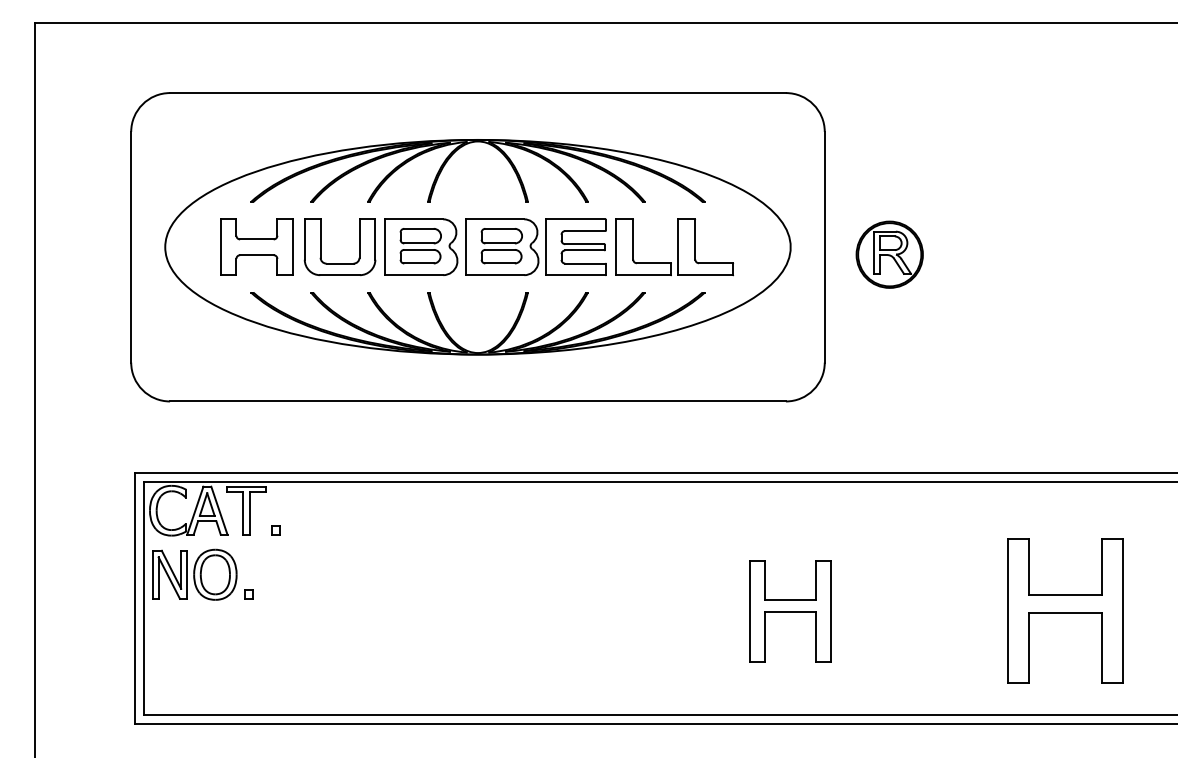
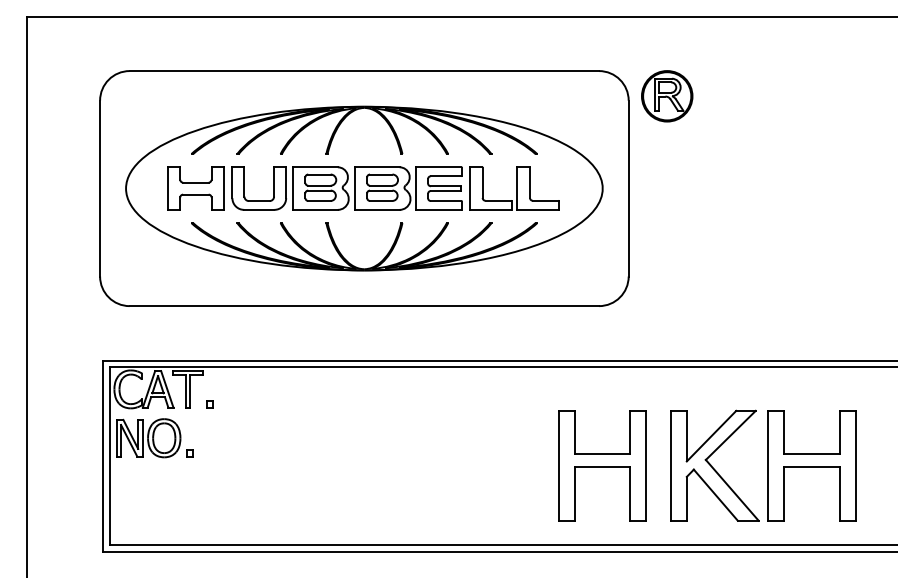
part: (890, 255) -> (667, 96), moved
part: (790, 610) -> (602, 465), size x1.43
part: (937, 610) -> (714, 465), added

